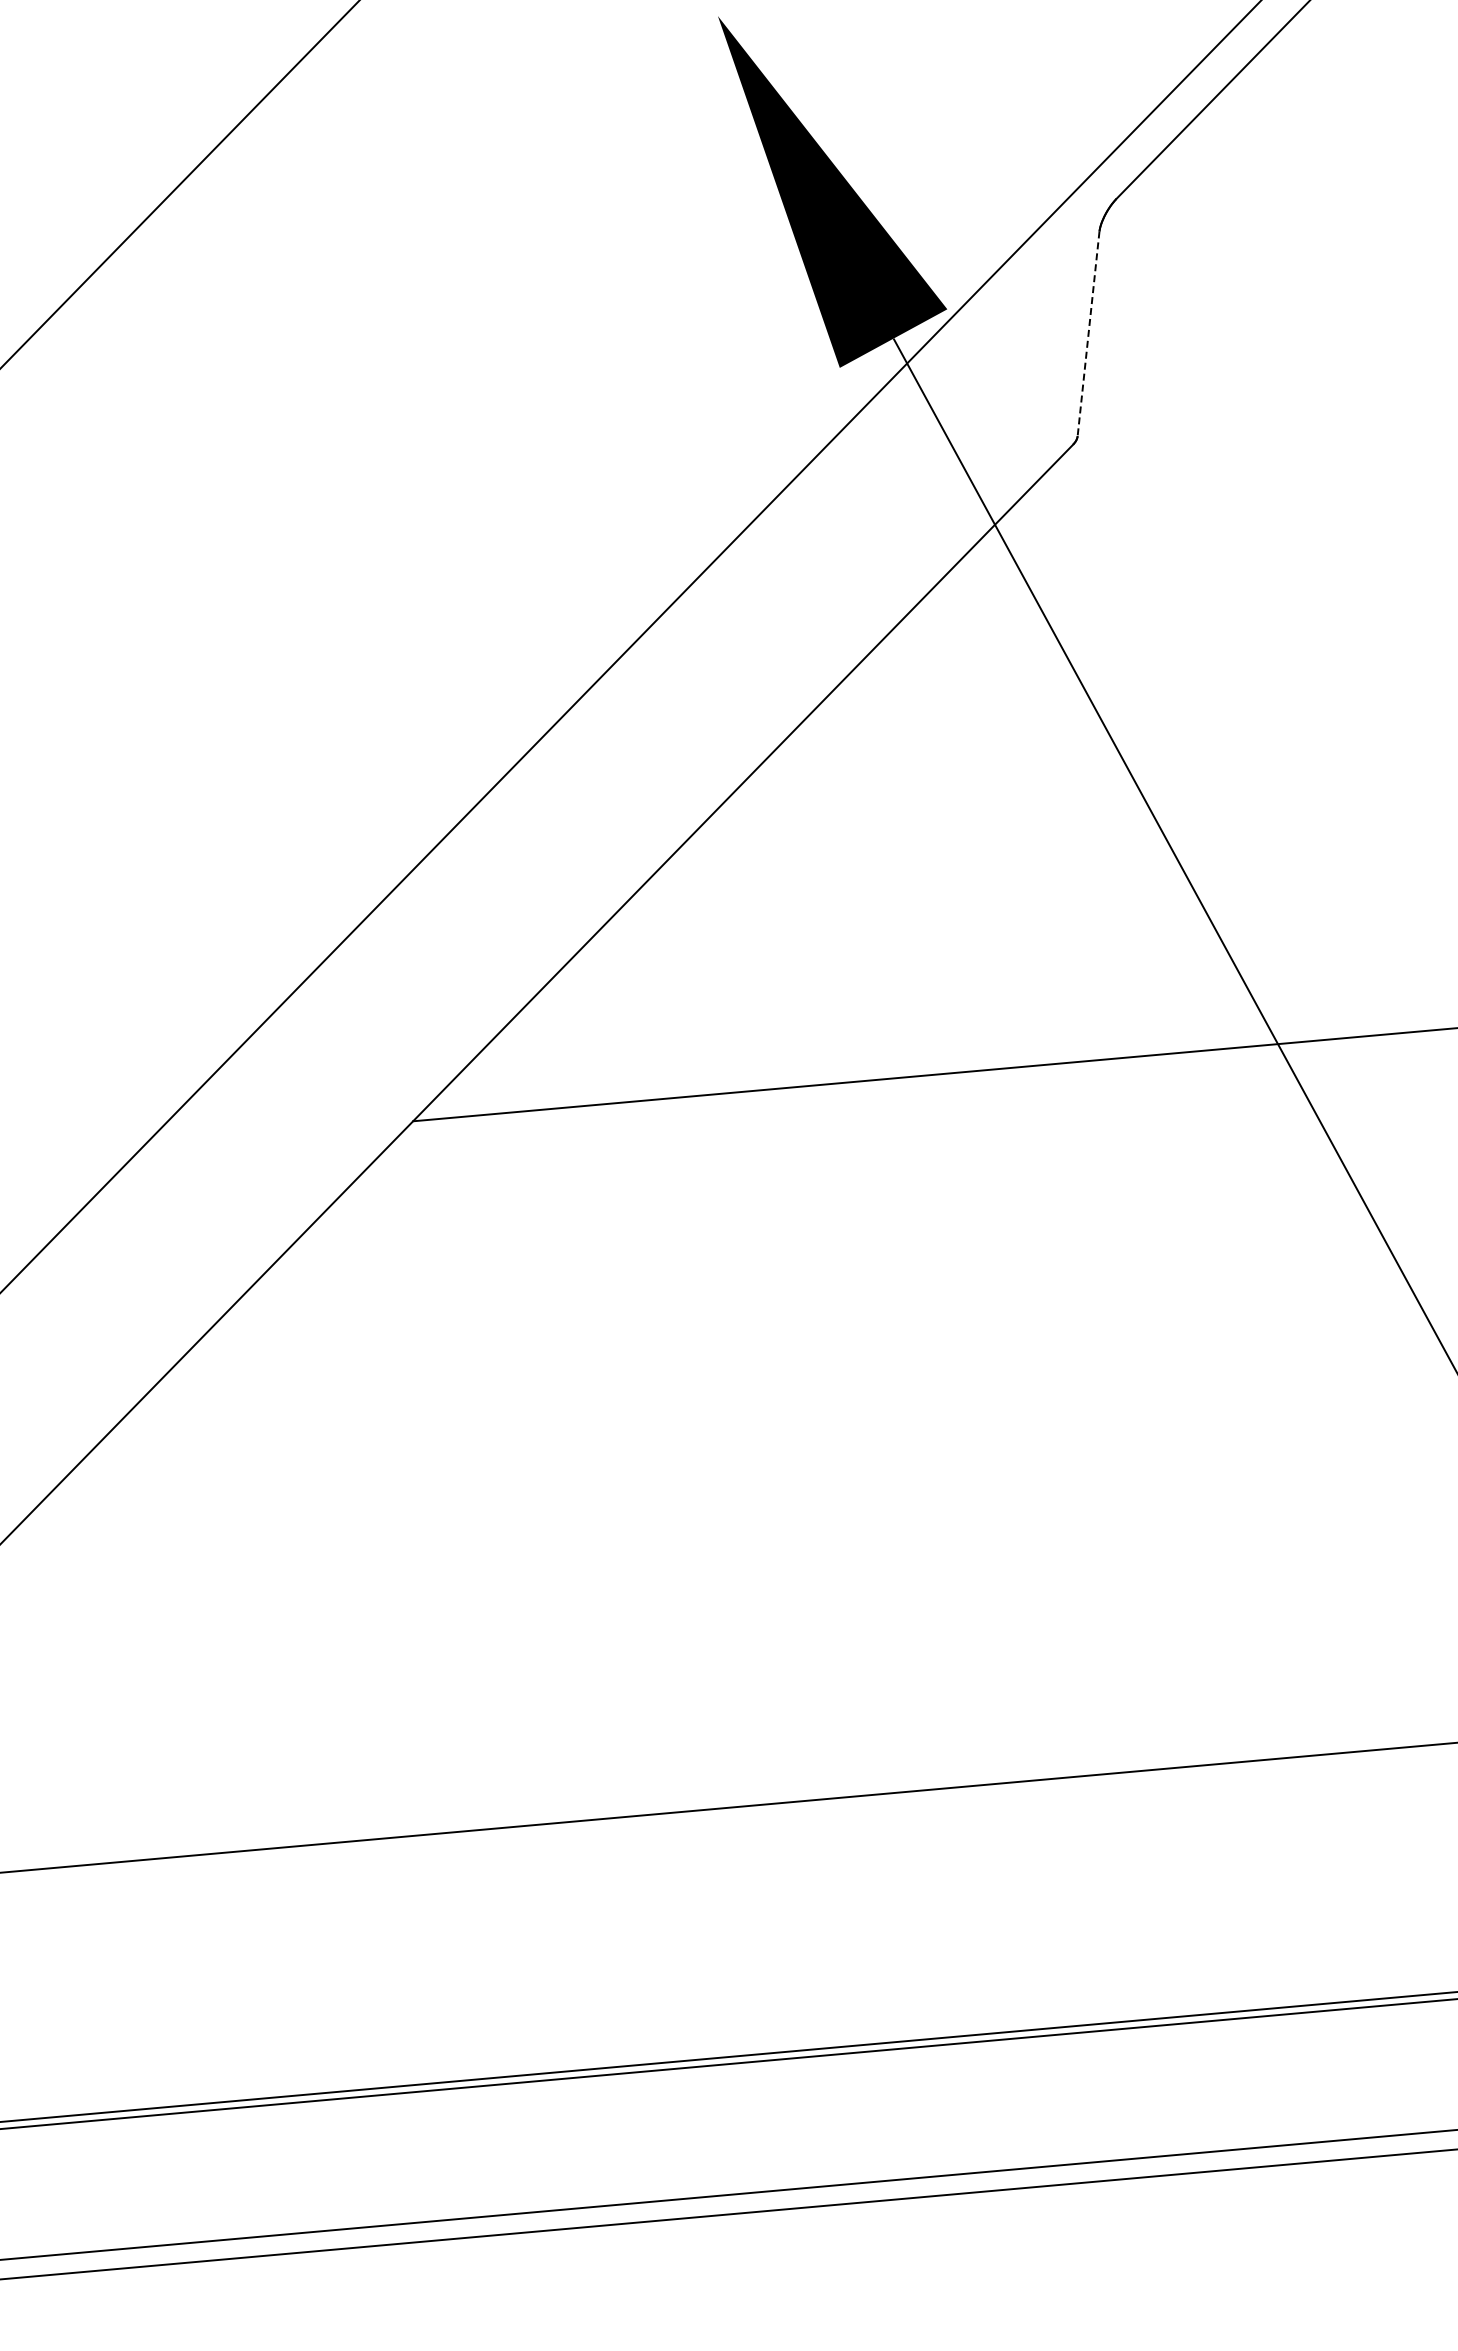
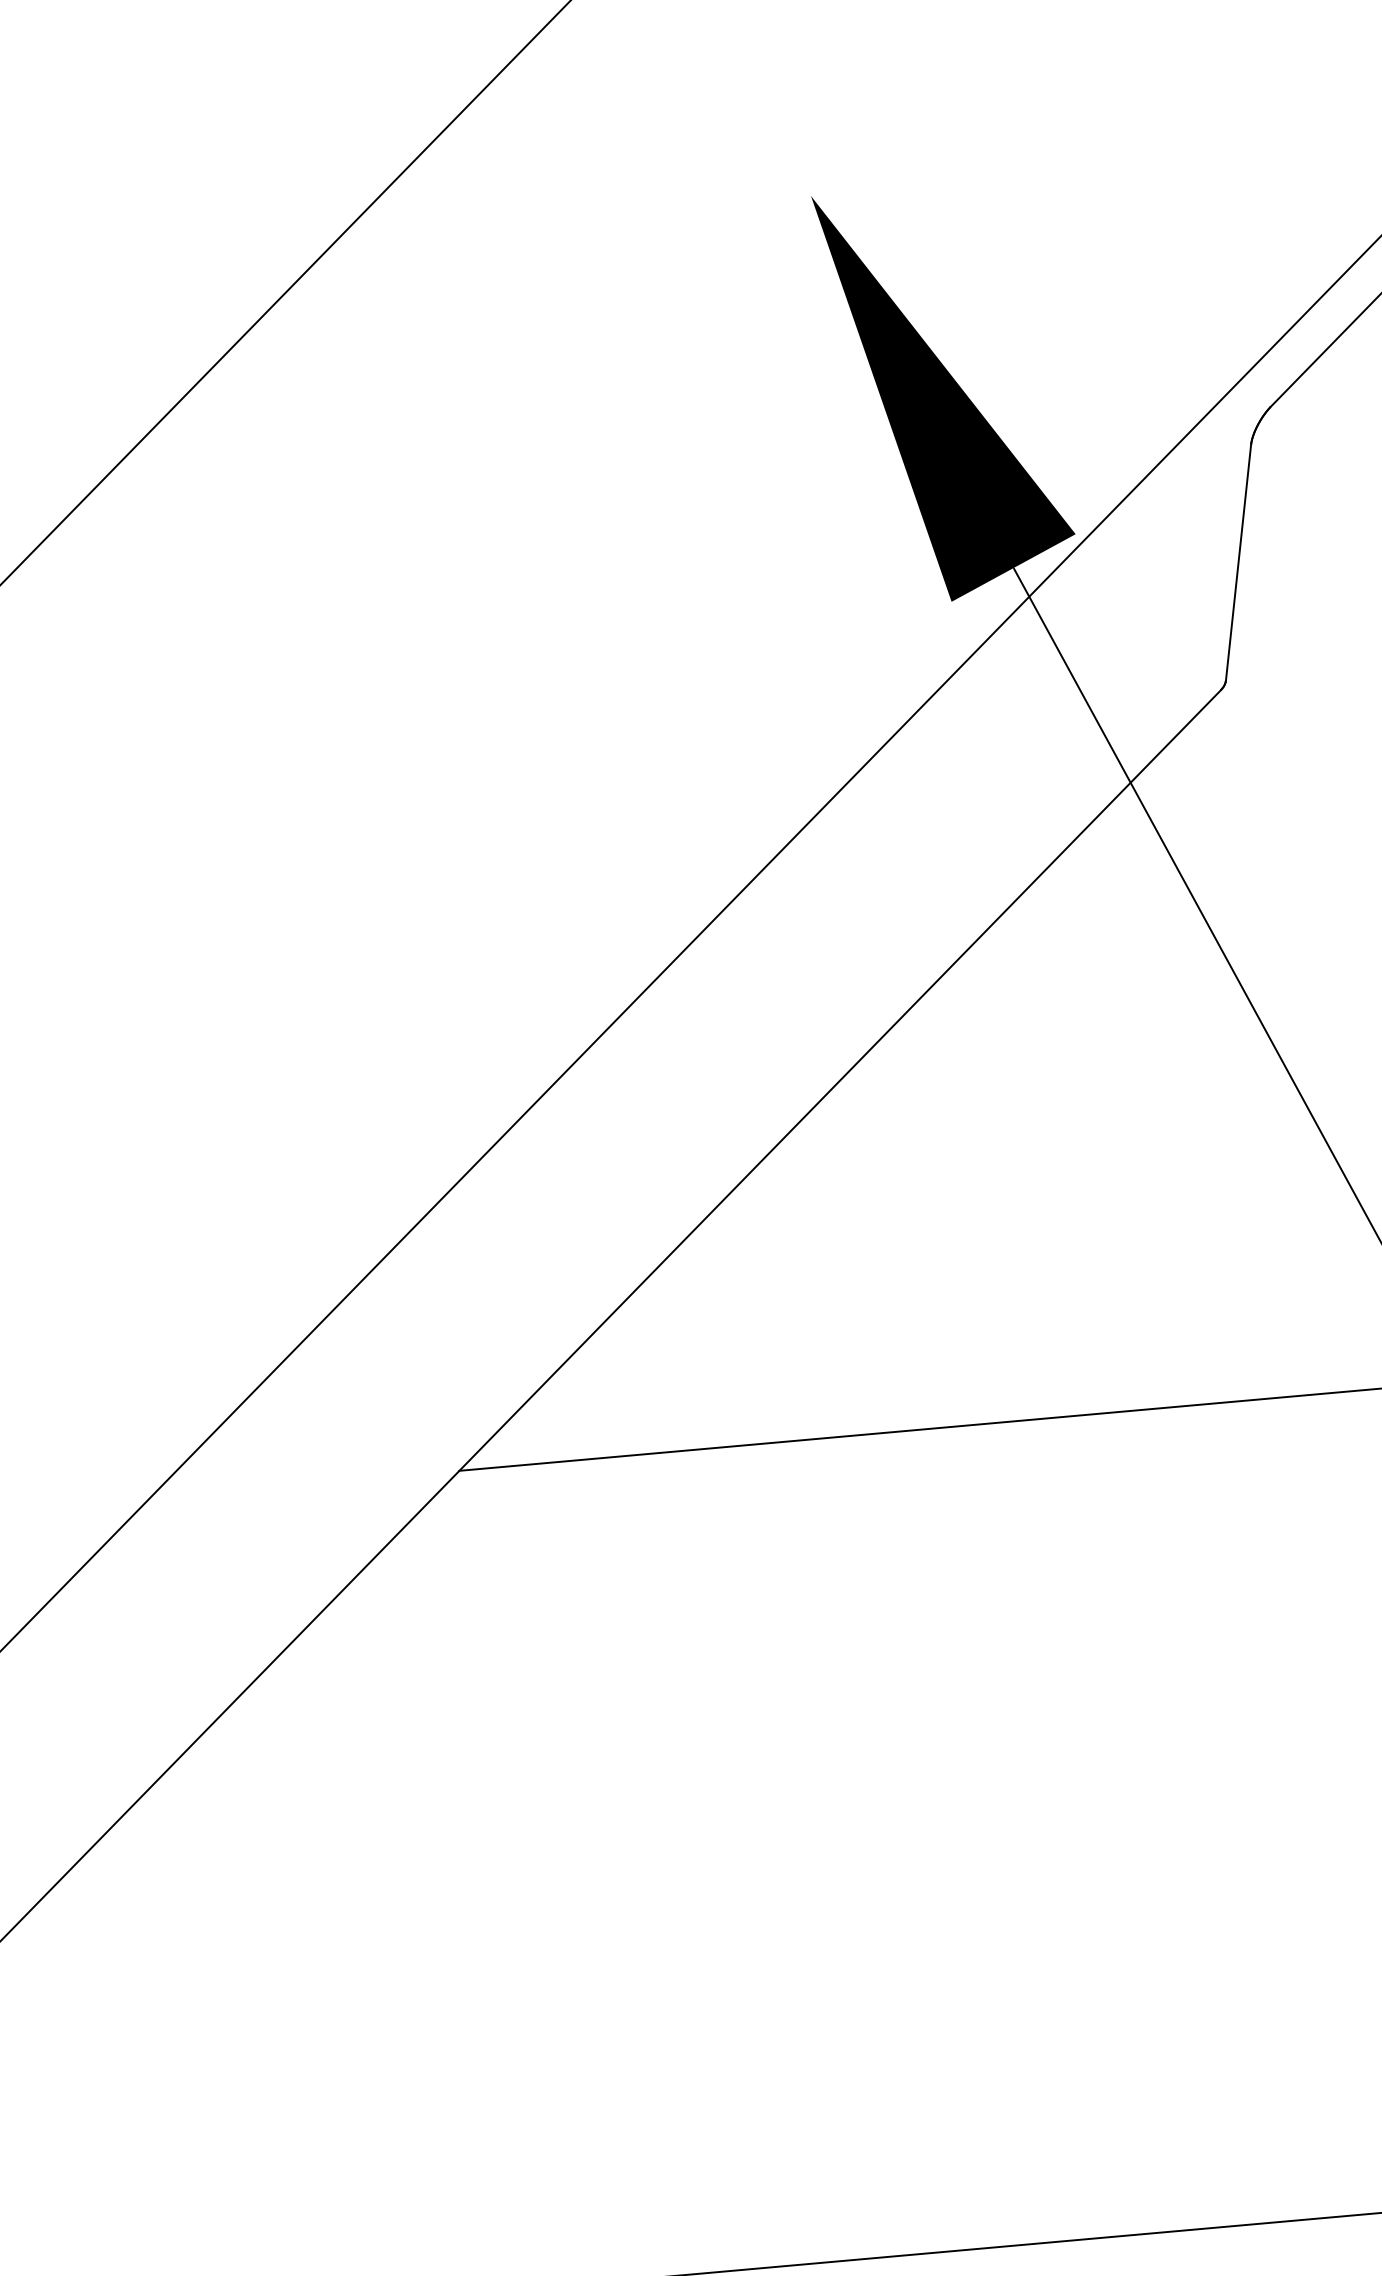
line: (1088, 333) -> (1238, 562), dashed -> solid

